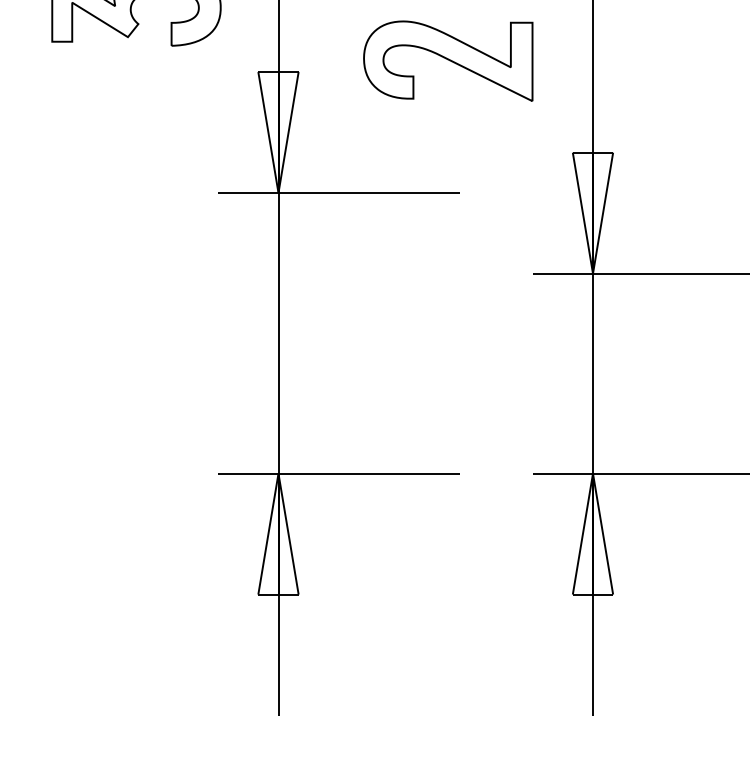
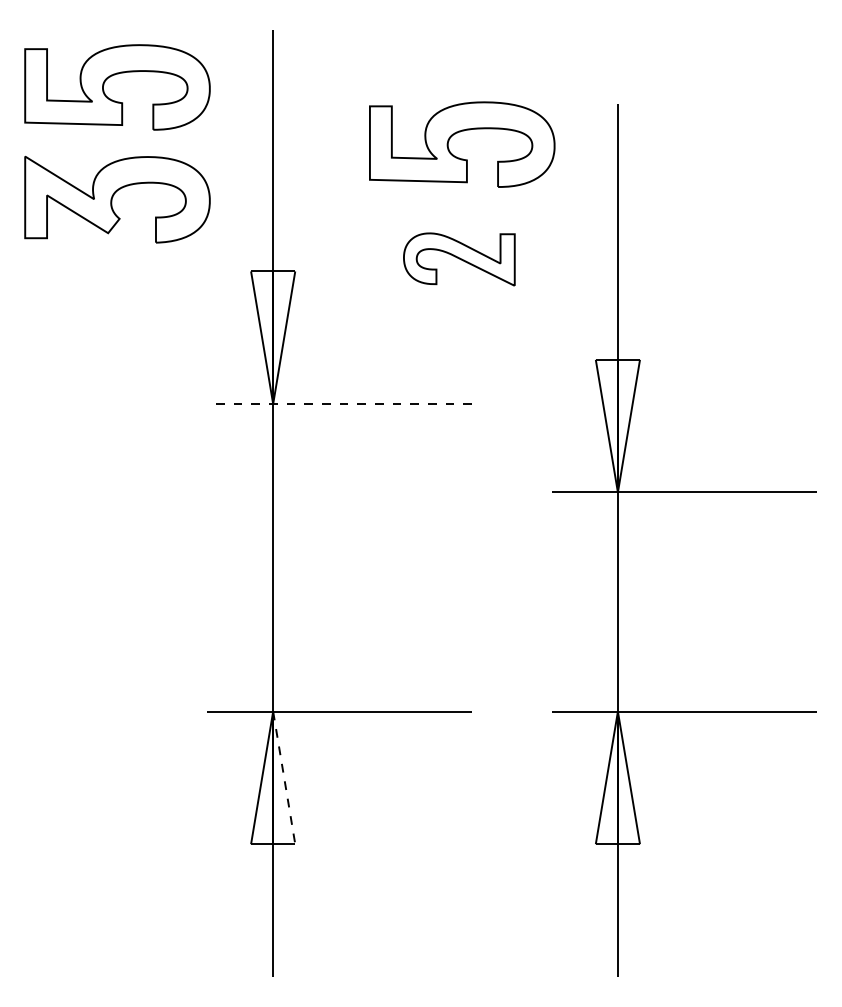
part: (448, 61) -> (459, 259), size x0.6
line: (339, 193) -> (339, 404), solid -> dashed
line: (288, 534) -> (284, 778), solid -> dashed

